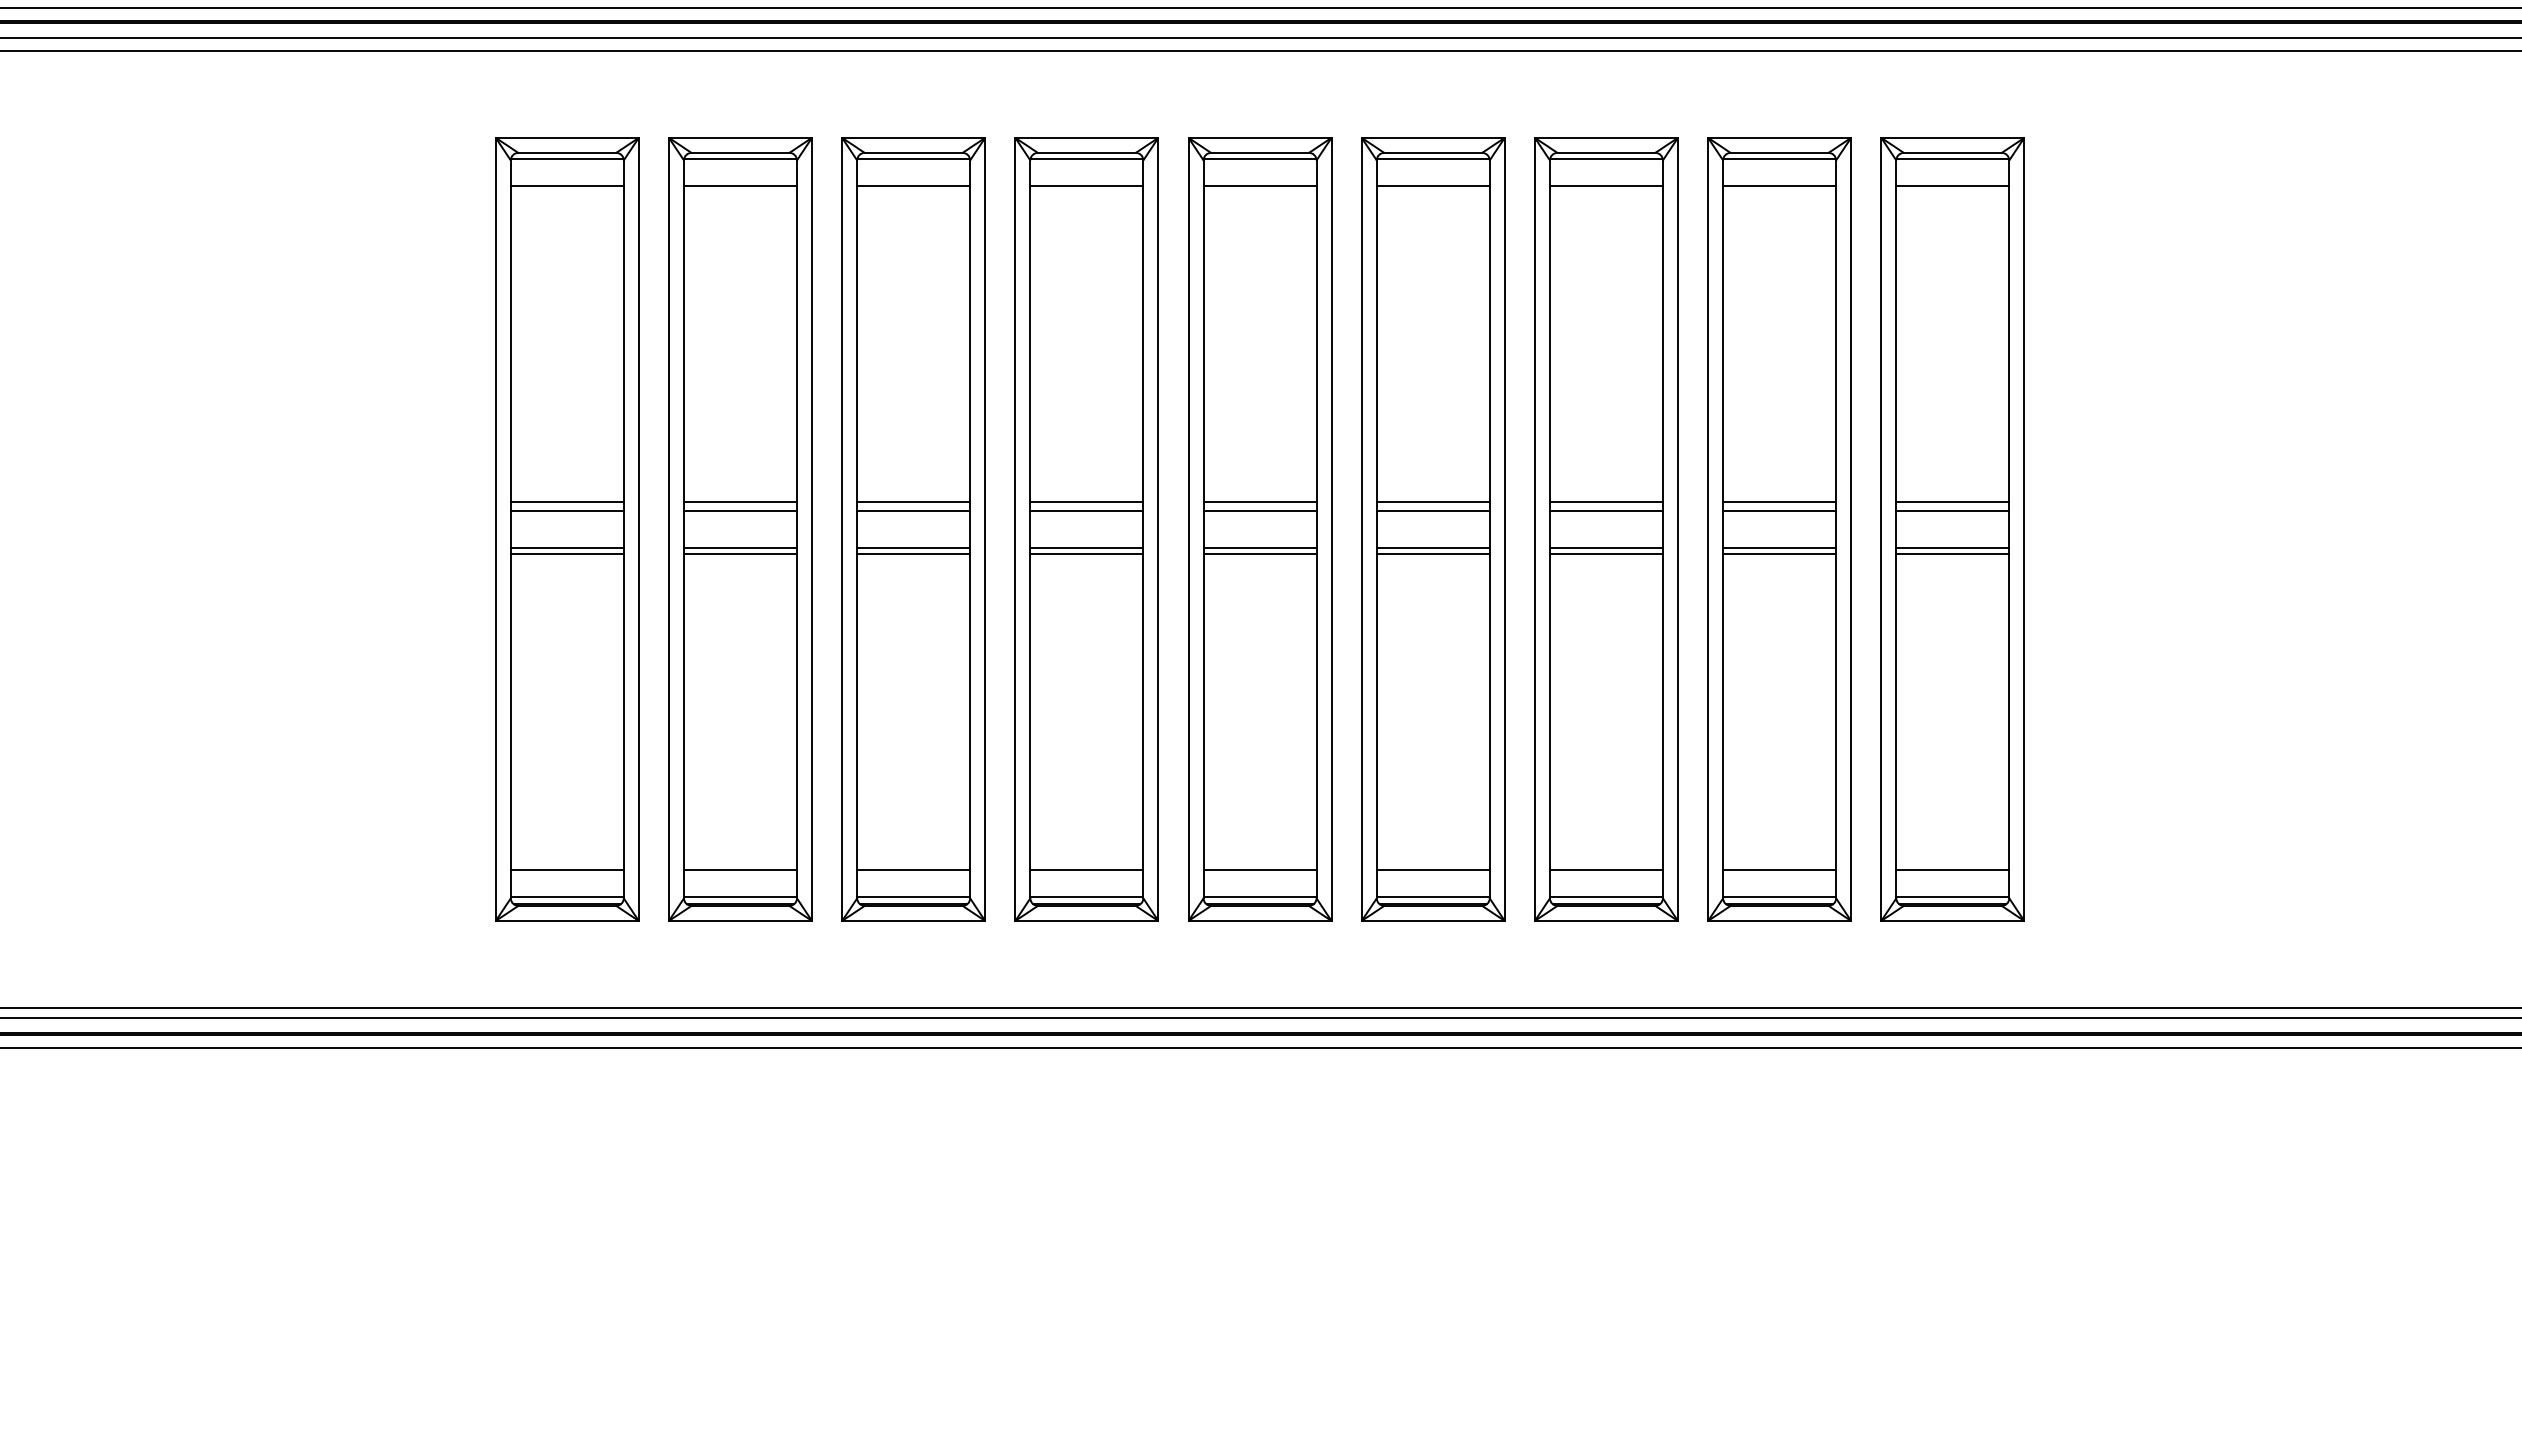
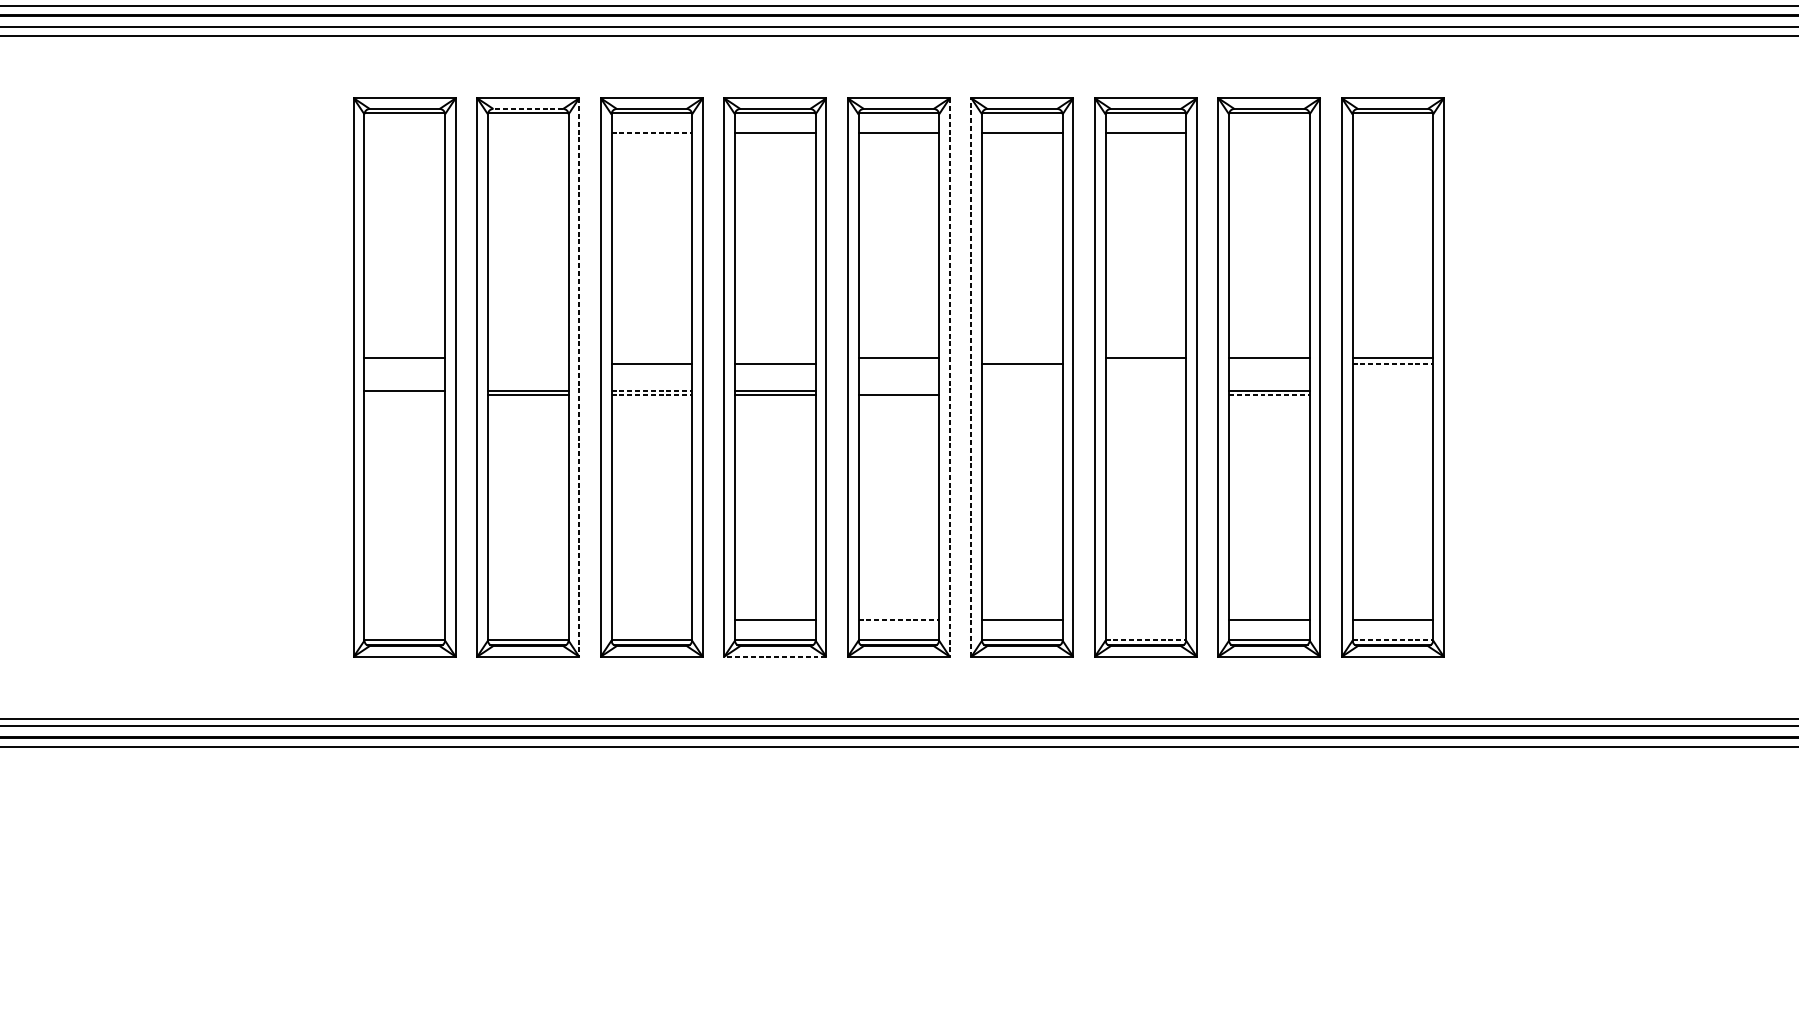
line: (740, 152) -> (528, 108), solid -> dashed
line: (566, 185) -> (404, 132), removed
line: (740, 185) -> (528, 132), removed
line: (914, 185) -> (652, 132), solid -> dashed
line: (1779, 185) -> (1269, 132), removed
line: (1952, 185) -> (1392, 132), removed
line: (740, 501) -> (528, 357), removed
line: (913, 501) -> (651, 357), removed
line: (1086, 501) -> (775, 357), removed
line: (1432, 501) -> (1021, 357), removed
line: (566, 510) -> (404, 364), removed
line: (740, 510) -> (528, 364), removed
line: (1259, 510) -> (898, 364), removed
line: (1605, 510) -> (1145, 364), removed
line: (1779, 510) -> (1269, 364), removed
line: (1953, 510) -> (1393, 364), solid -> dashed
line: (812, 529) -> (579, 377), solid -> dashed
line: (1331, 529) -> (949, 377), solid -> dashed
line: (1361, 529) -> (971, 377), solid -> dashed
line: (914, 548) -> (652, 391), solid -> dashed
line: (1259, 548) -> (898, 391), removed
line: (1432, 548) -> (1021, 391), removed
line: (1605, 548) -> (1145, 391), removed
line: (1952, 548) -> (1392, 391), removed
line: (566, 554) -> (404, 395), removed
line: (914, 554) -> (652, 395), solid -> dashed
line: (1432, 554) -> (1021, 395), removed
line: (1605, 554) -> (1145, 395), removed
line: (1780, 554) -> (1270, 395), solid -> dashed
line: (1952, 554) -> (1392, 395), removed
line: (566, 870) -> (404, 620), removed
line: (740, 870) -> (528, 620), removed
line: (913, 870) -> (651, 620), removed
line: (1260, 870) -> (899, 620), solid -> dashed
line: (1605, 870) -> (1145, 620), removed
line: (1606, 896) -> (1145, 639), solid -> dashed
line: (1953, 896) -> (1393, 639), solid -> dashed
line: (1086, 920) -> (775, 656), solid -> dashed

